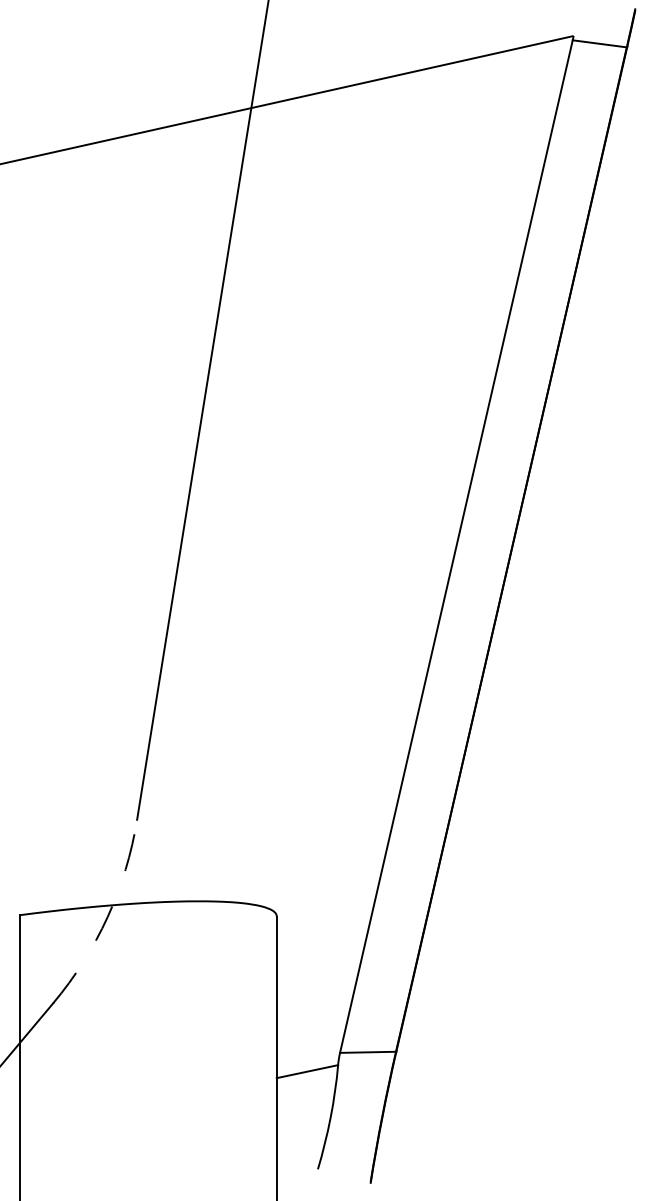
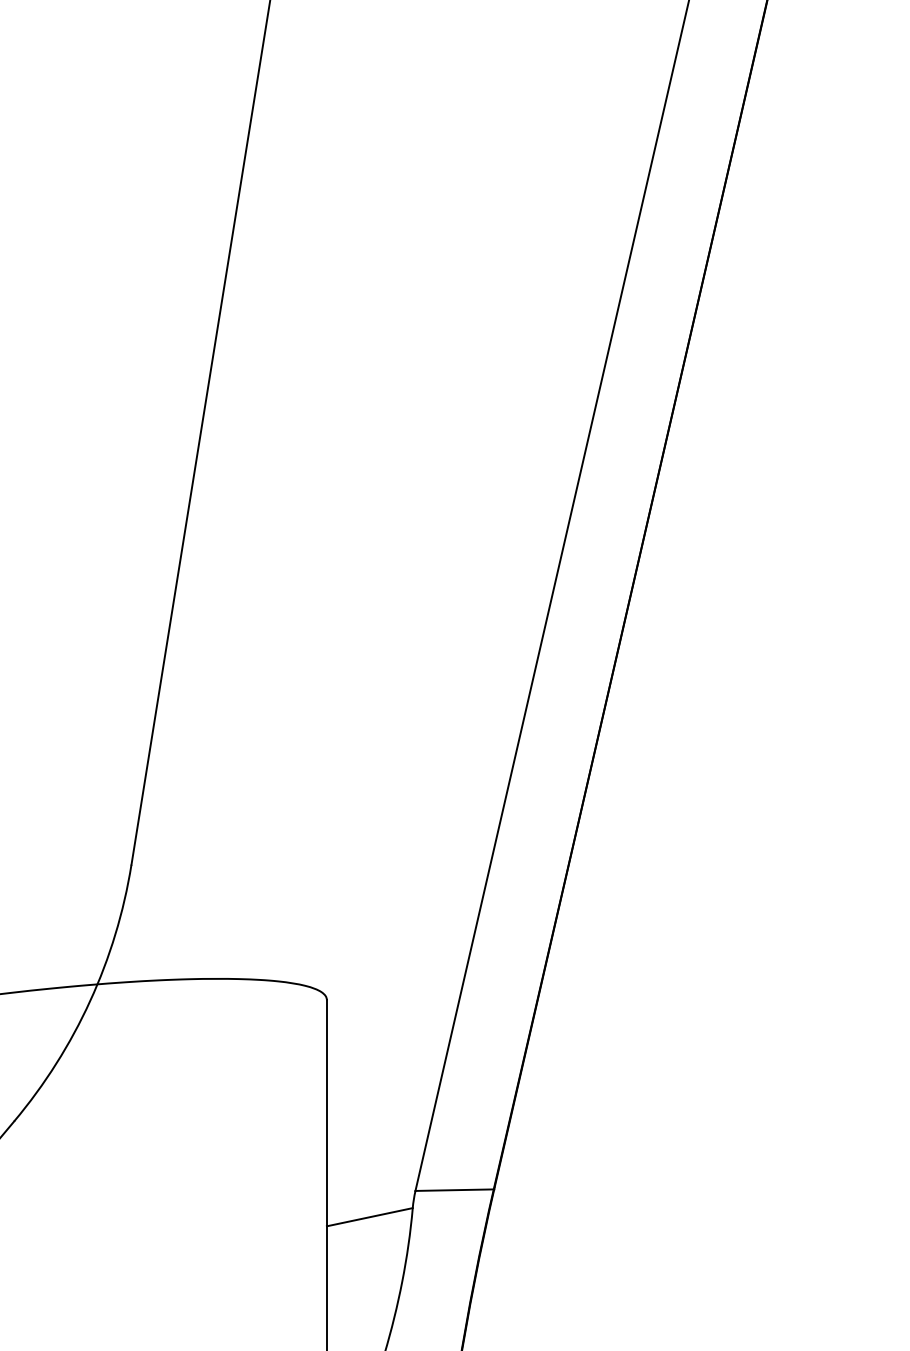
arc: (107, 917) -> (90, 1001), dashed -> solid

